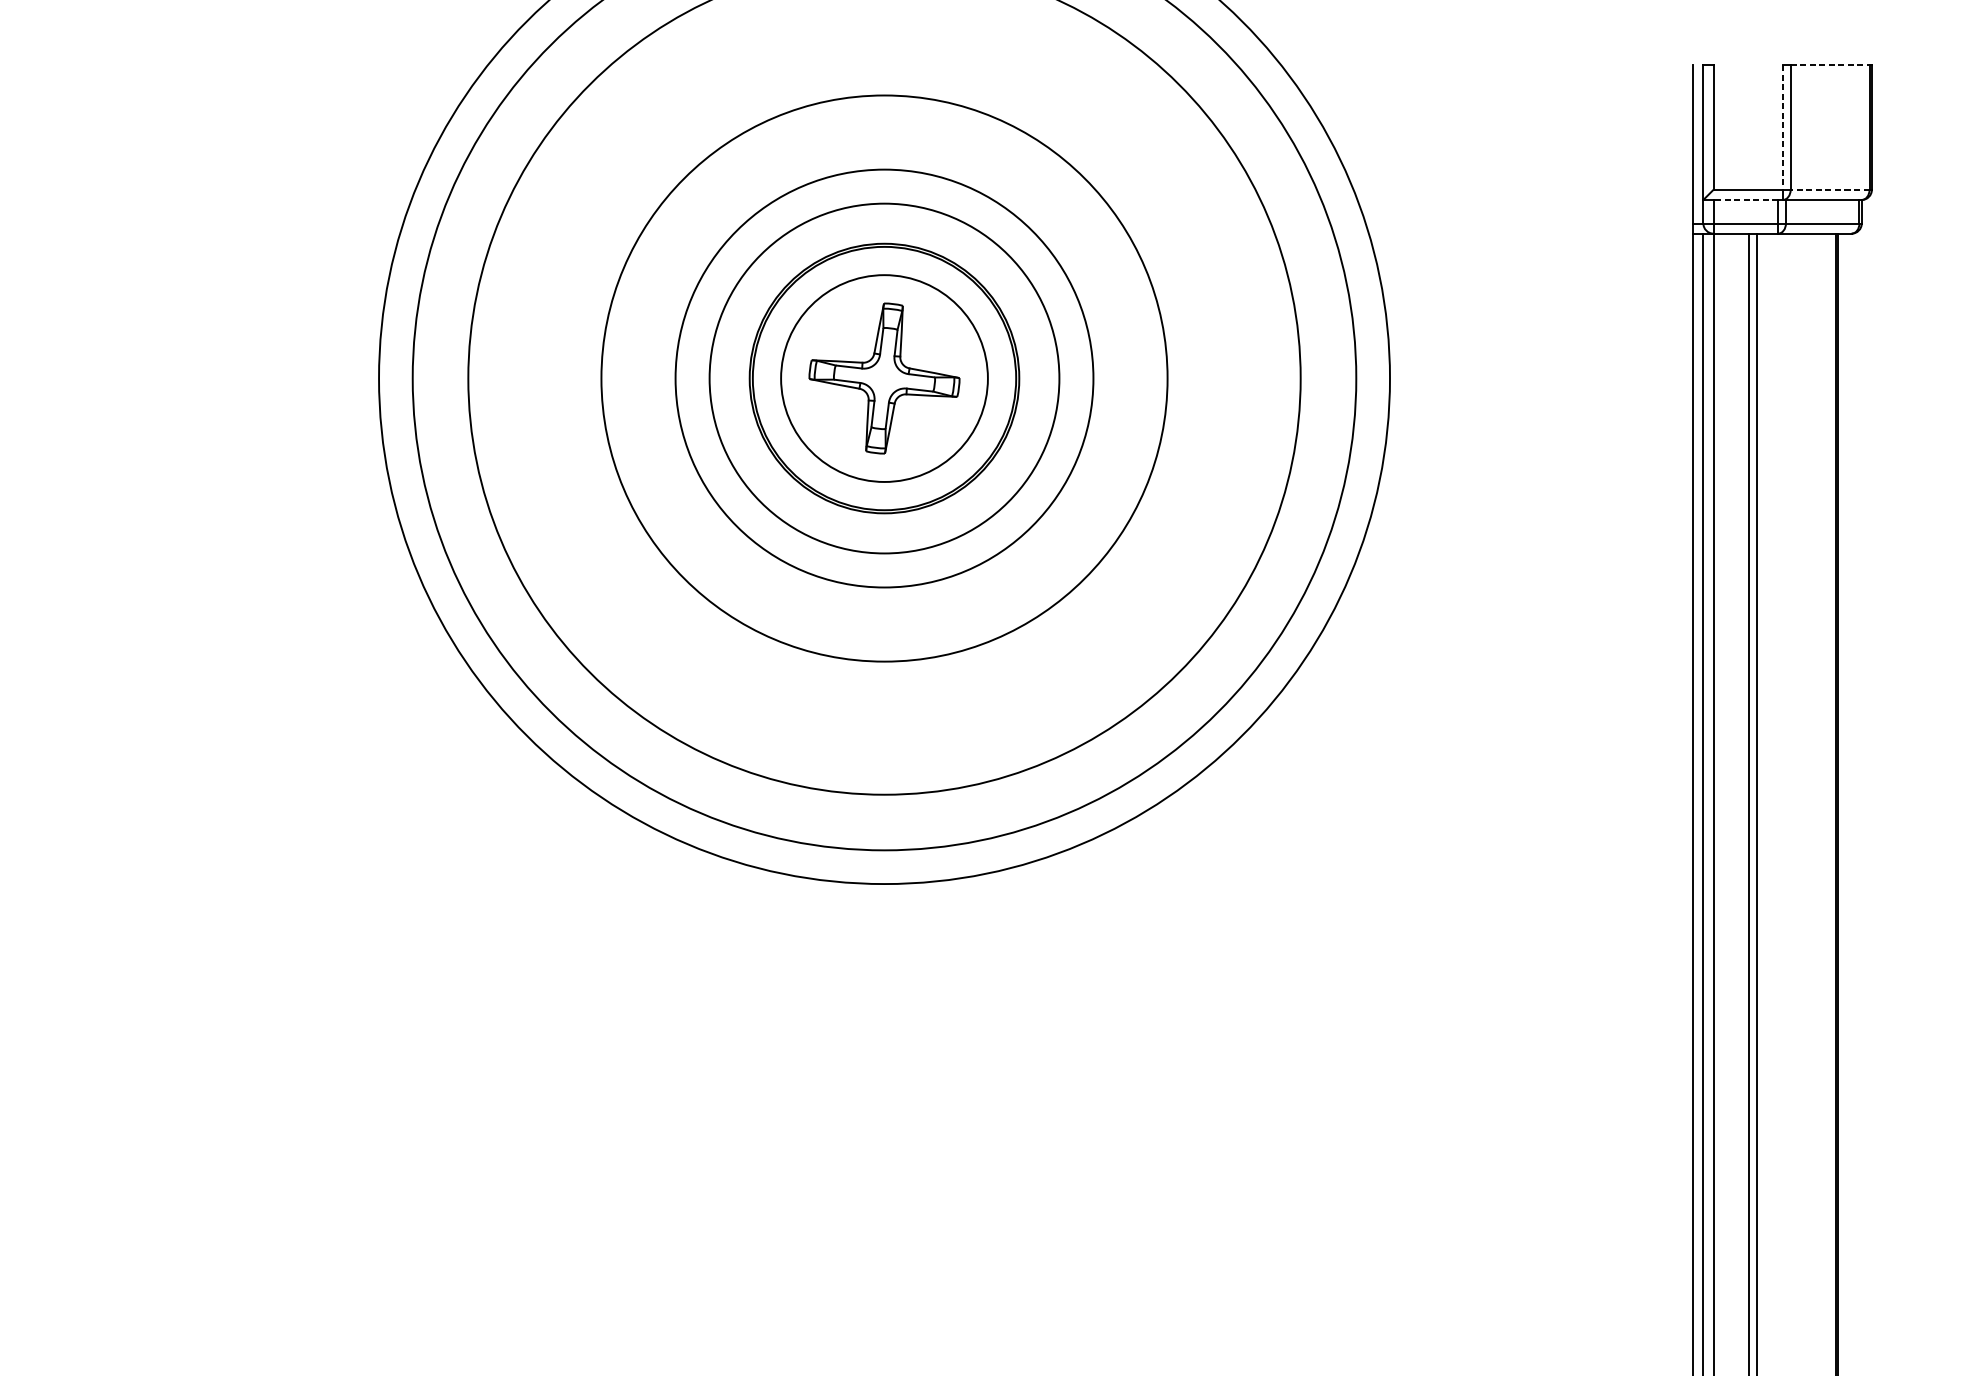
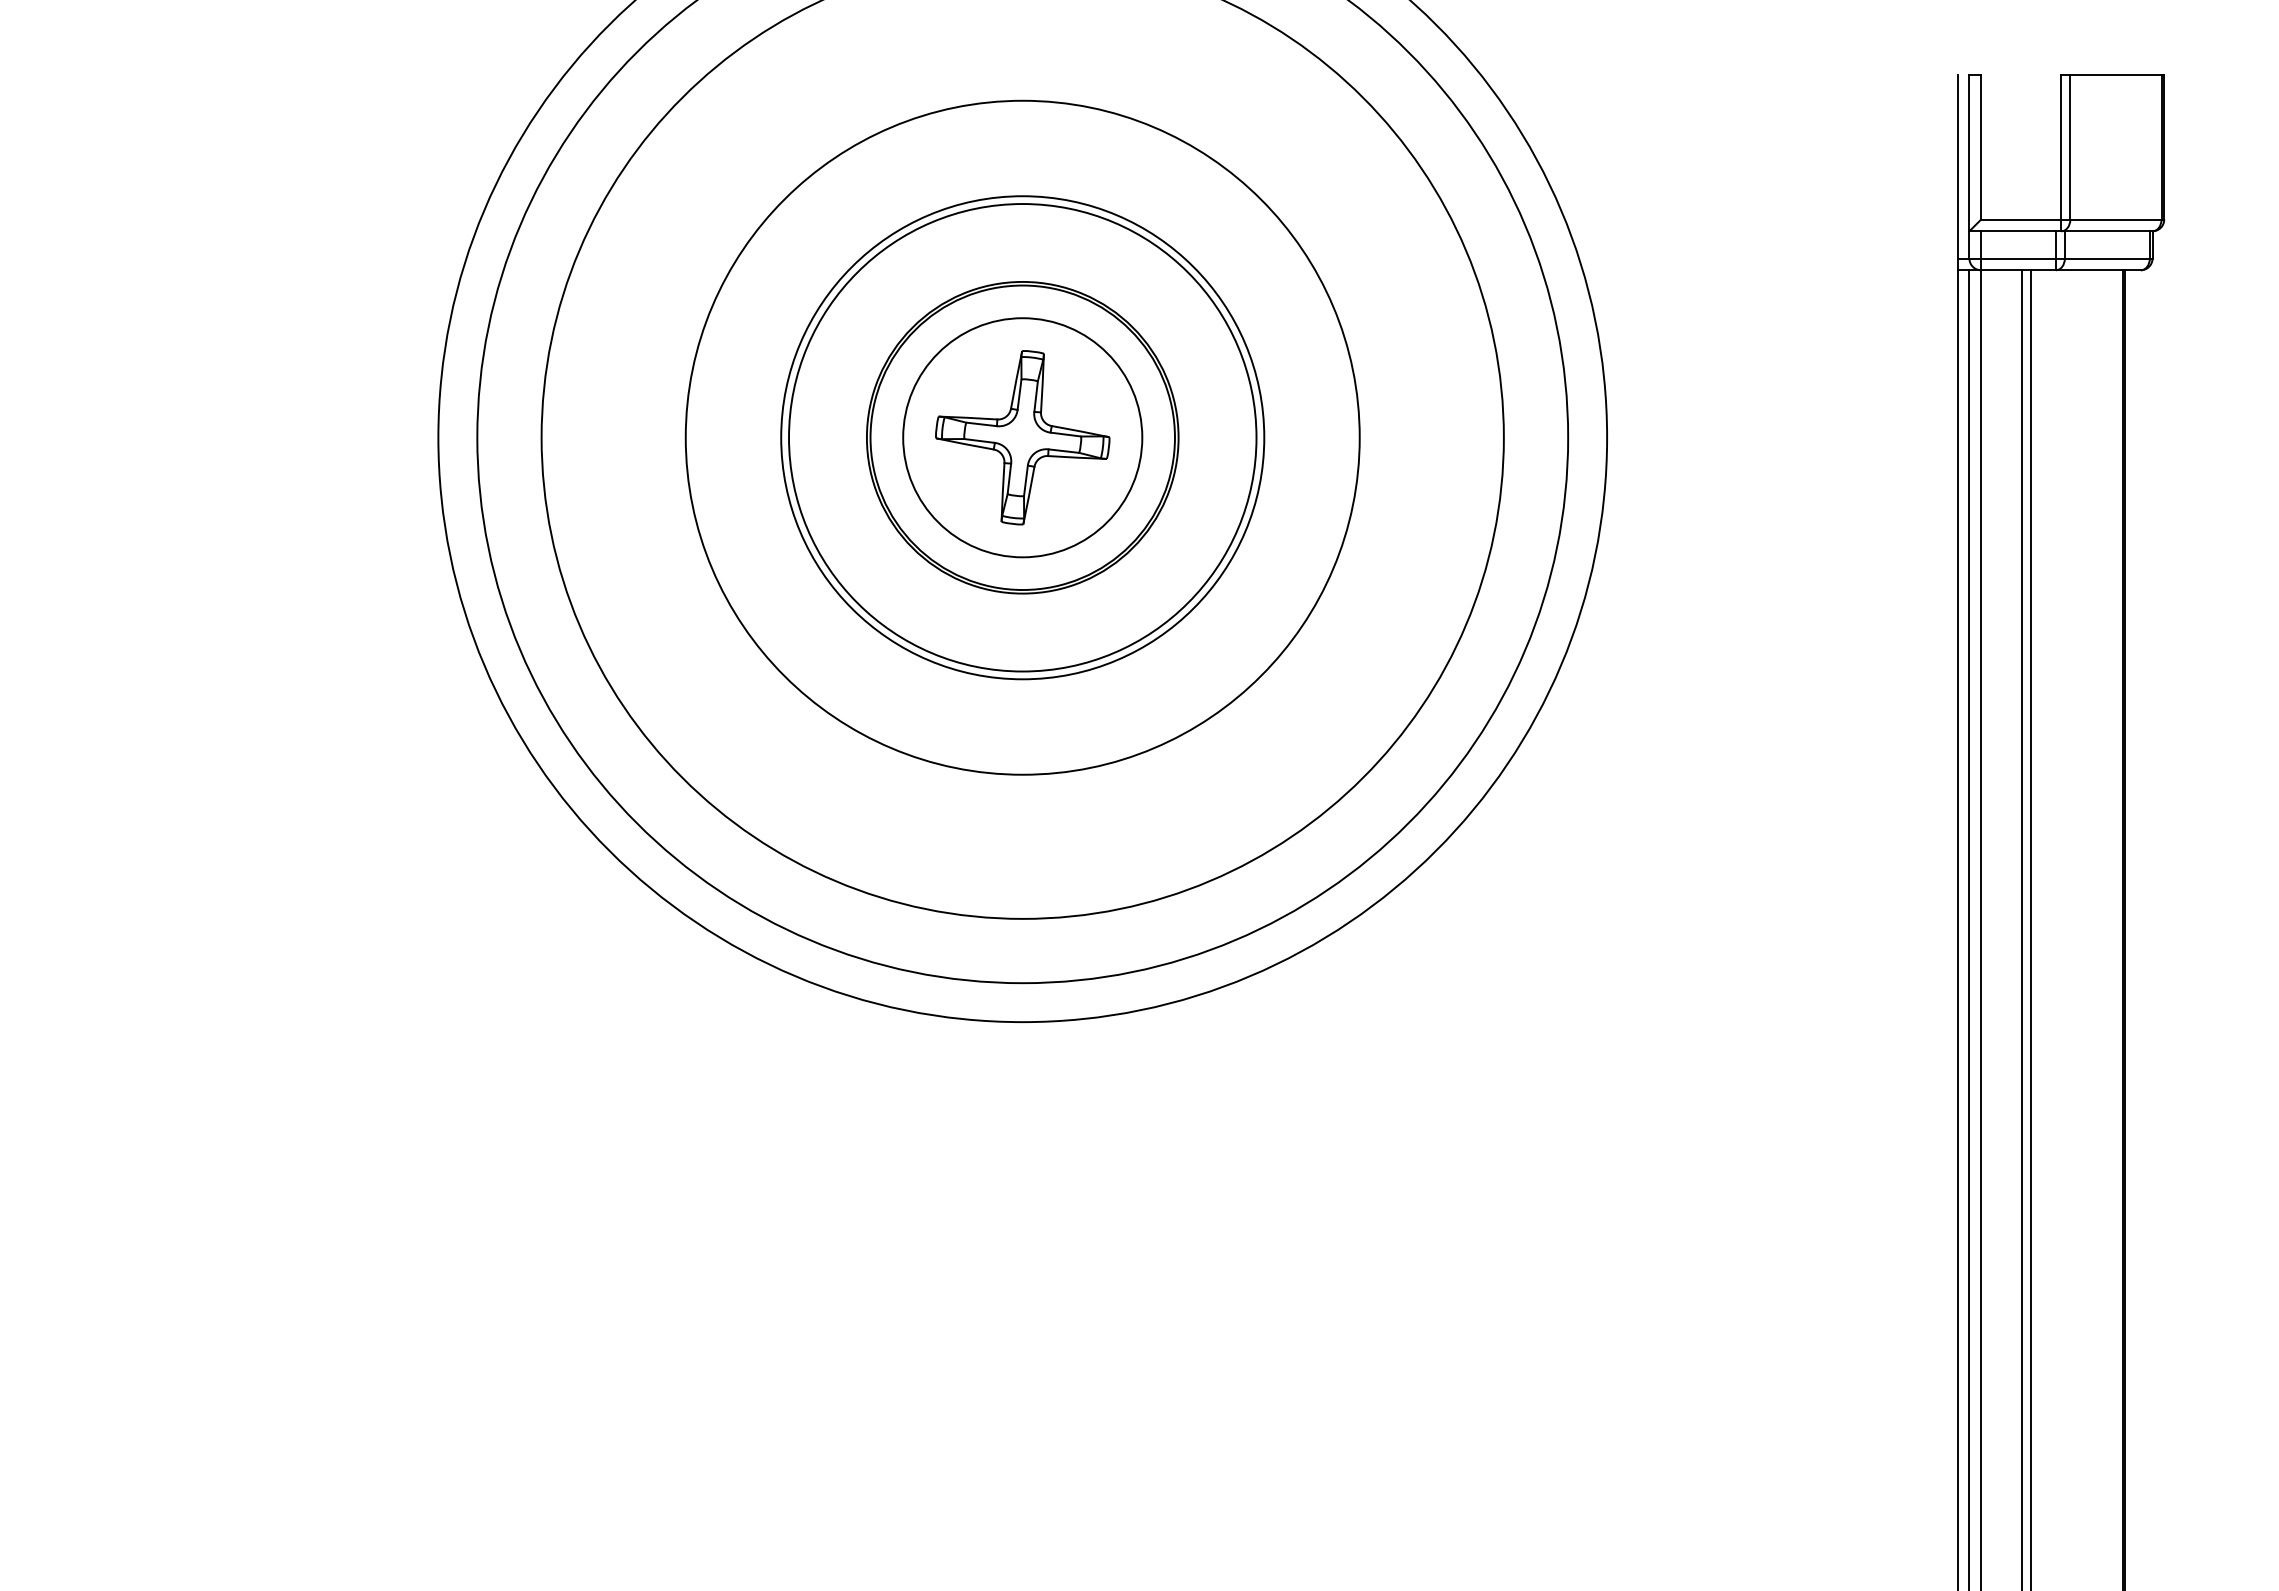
line: (1829, 65) -> (2115, 75), dashed -> solid
line: (1783, 128) -> (2061, 148), dashed -> solid
line: (1829, 189) -> (2115, 219), dashed -> solid
line: (1745, 200) -> (2018, 231), dashed -> solid
circle: (884, 378) -> (1022, 437), size x0.71
circle: (884, 378) -> (1022, 437), size x1.67

